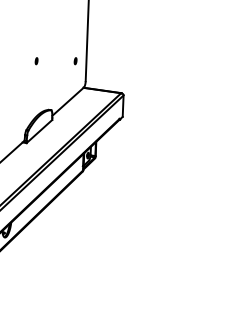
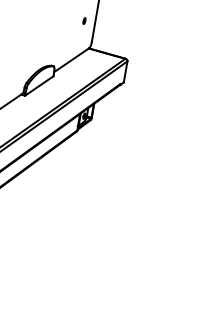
part: (36, 61) -> (45, 16), removed

